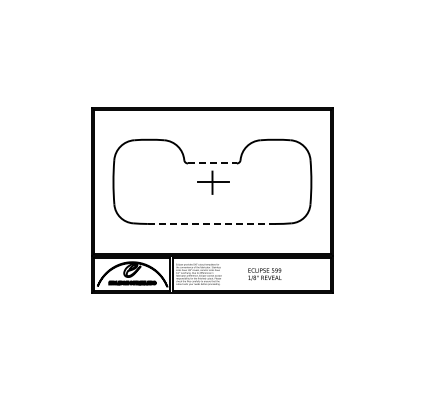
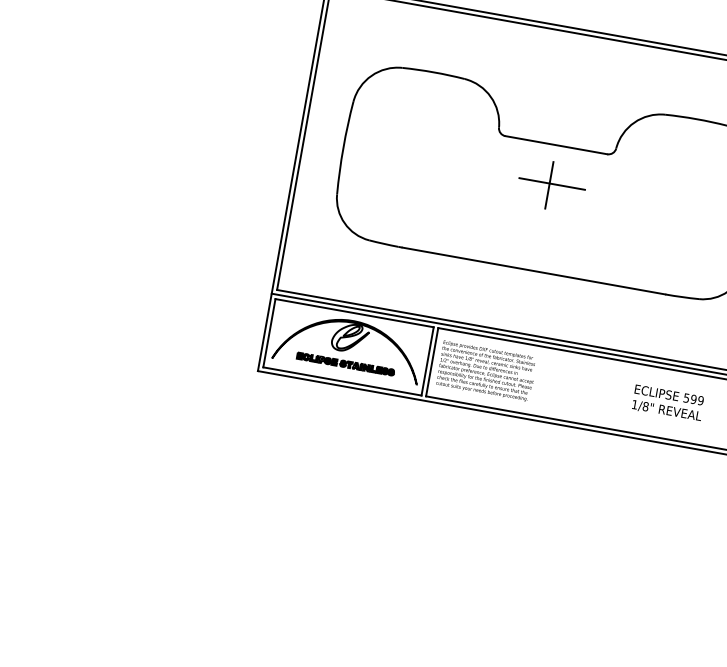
line: (212, 163) -> (556, 145), dashed -> solid
line: (211, 223) -> (532, 269), dashed -> solid
text: (264, 274) -> (667, 403), moved

